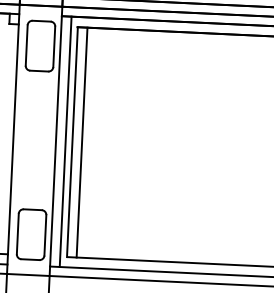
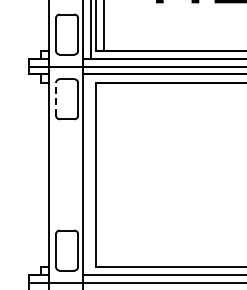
line: (27, 44) -> (56, 98), solid -> dashed
line: (65, 141) -> (90, 174), removed
line: (82, 142) -> (104, 174), removed

